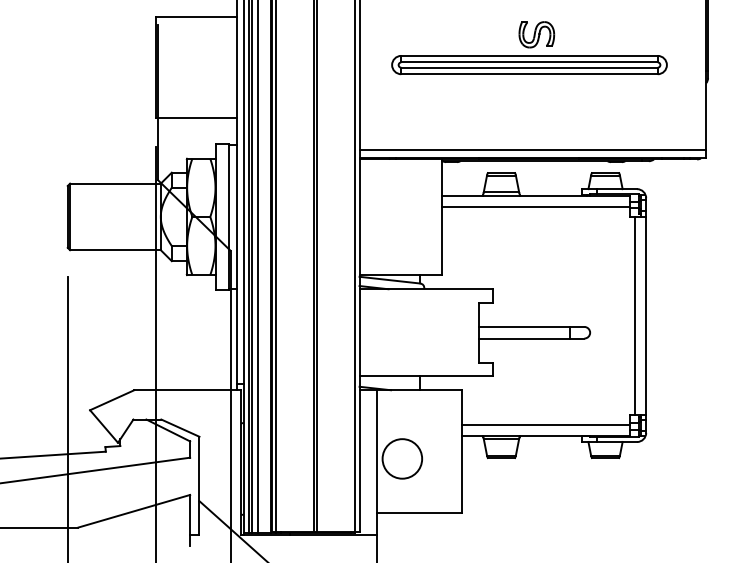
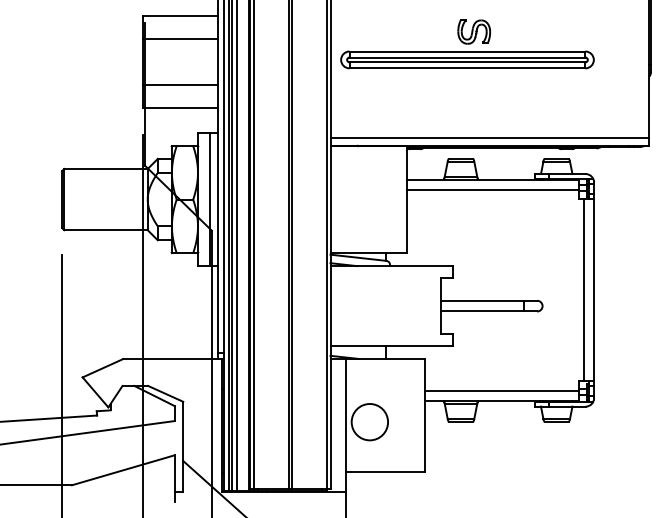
line: (196, 42) -> (180, 39), added
part: (529, 48) -> (467, 44), moved
line: (196, 92) -> (180, 85), added

